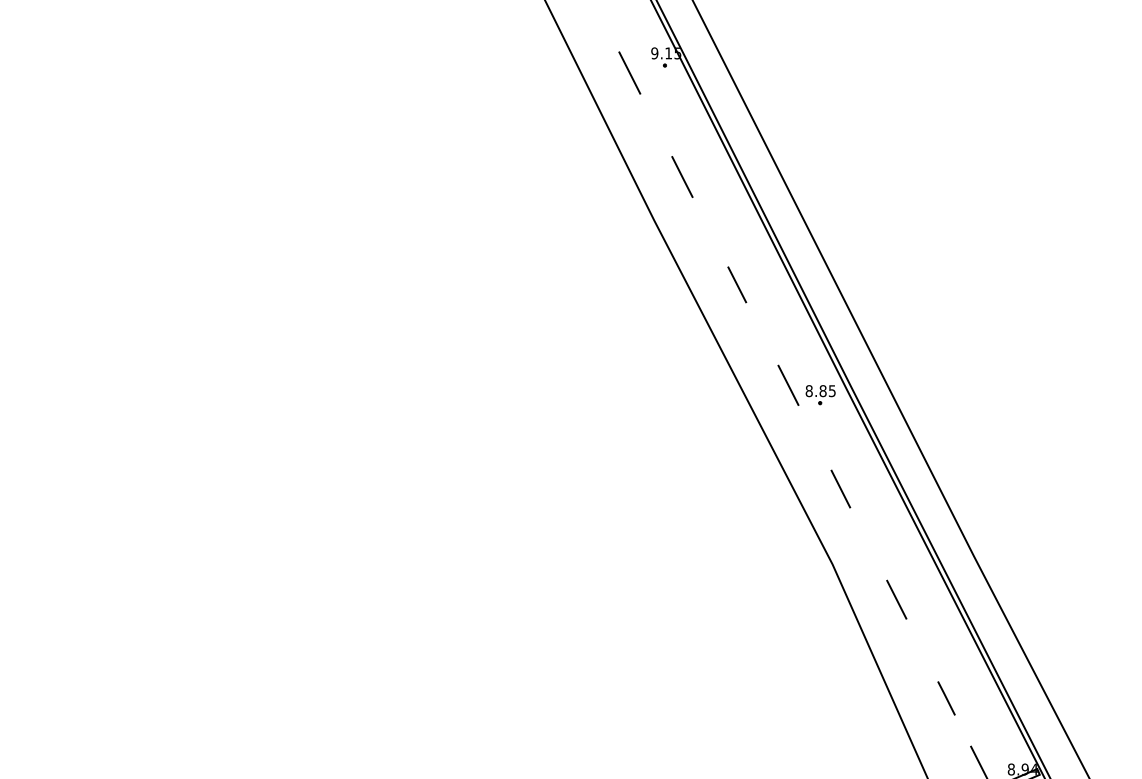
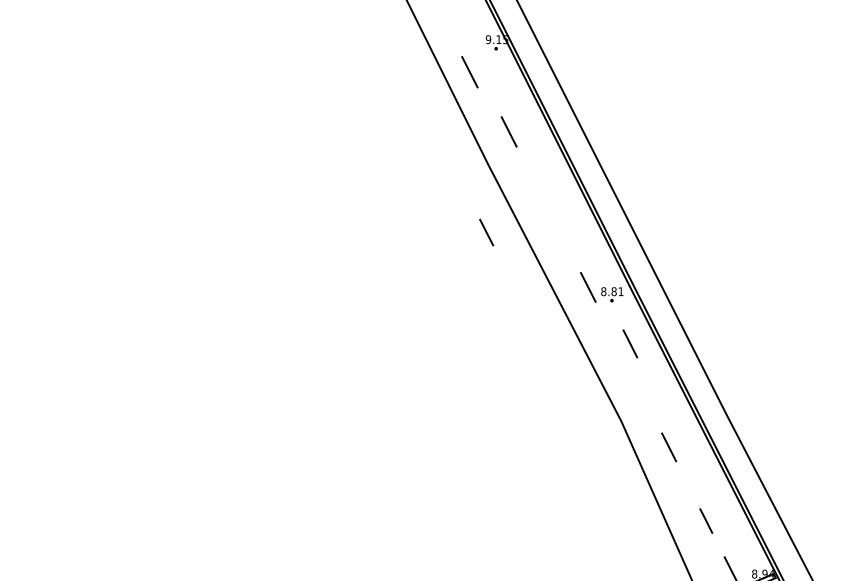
line: (629, 72) -> (469, 71), moved
line: (737, 284) -> (486, 232), moved
text: (832, 391) -> (621, 291), 8.85 -> 8.81
line: (840, 488) -> (630, 343), moved

